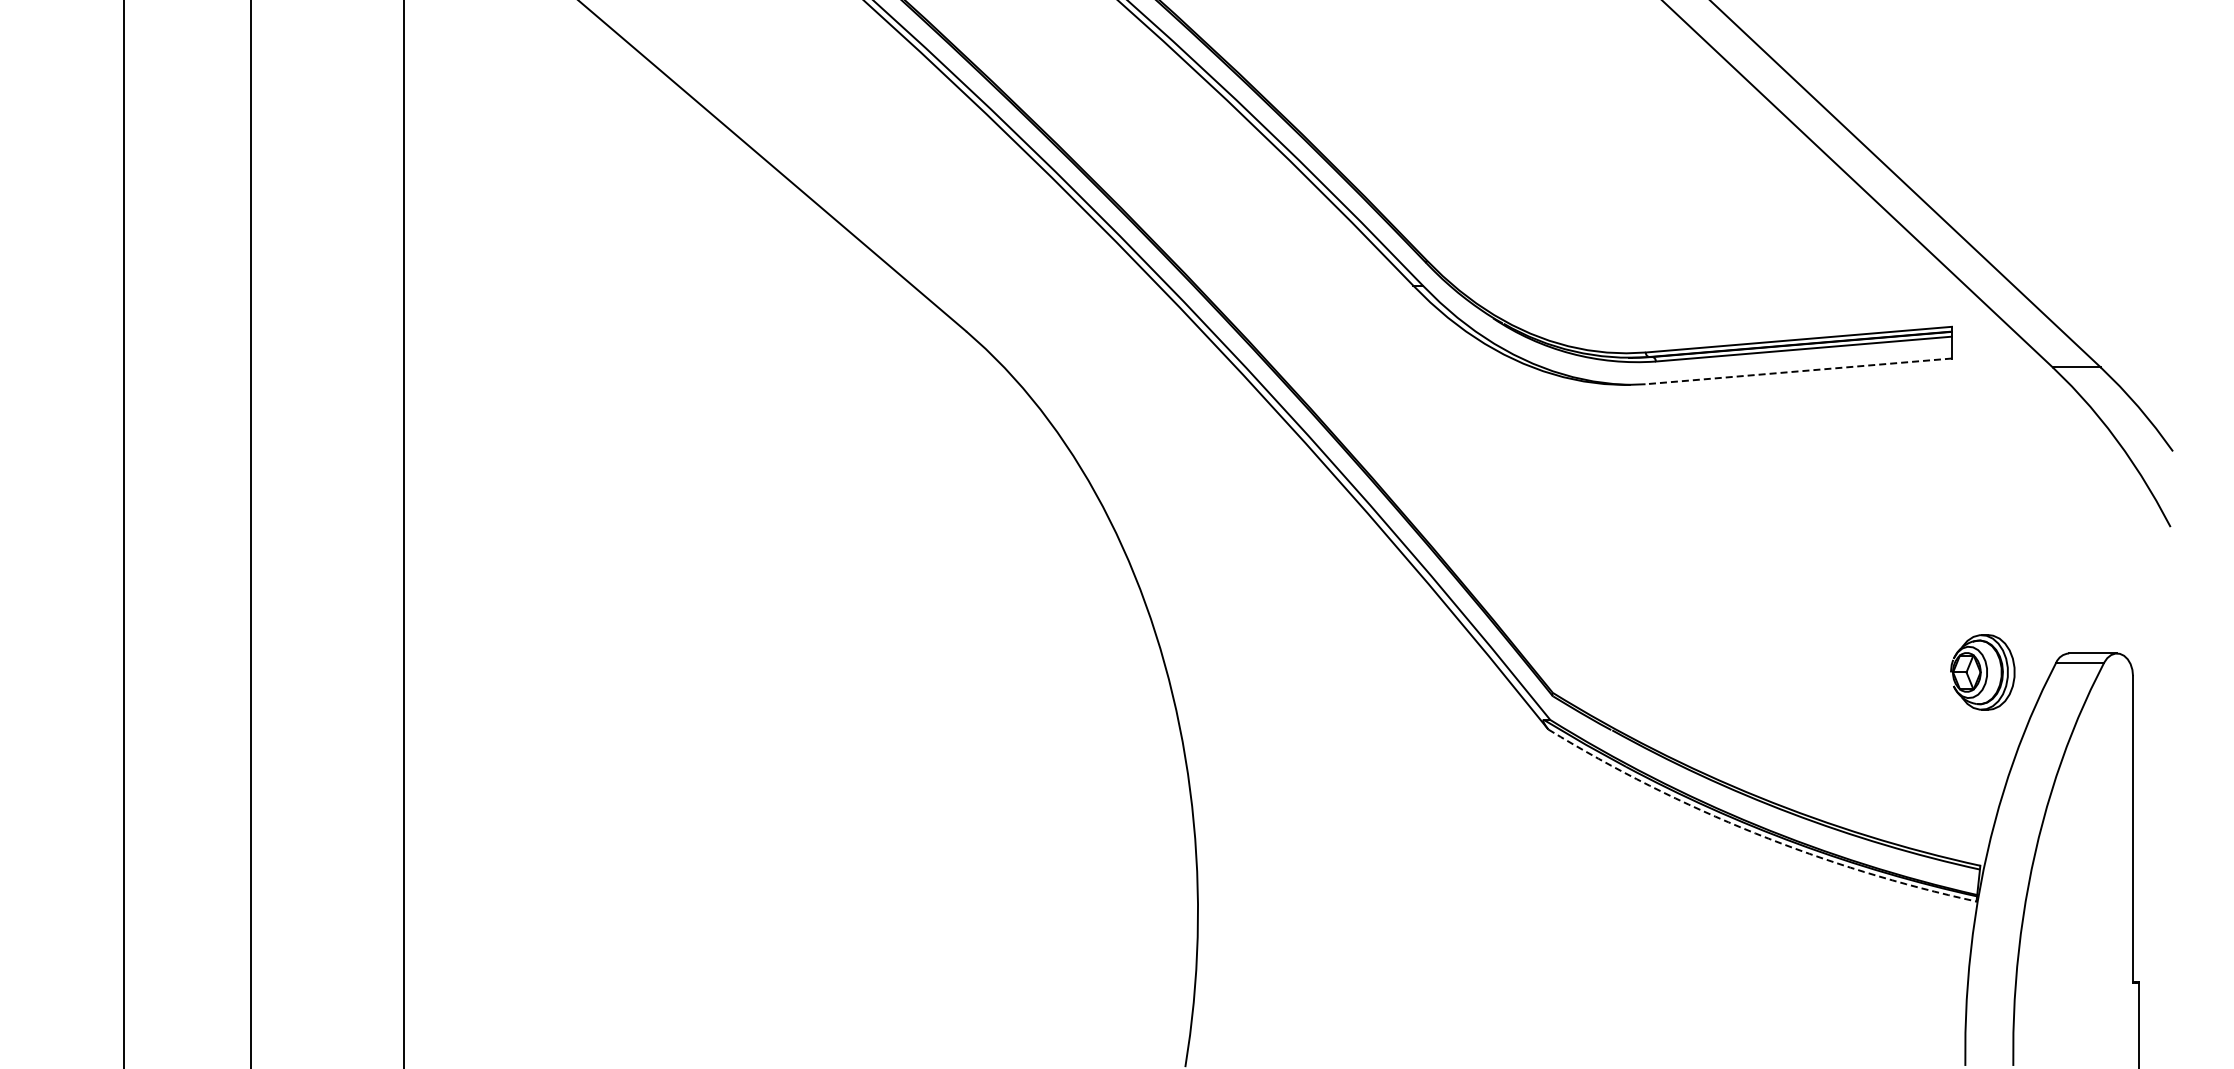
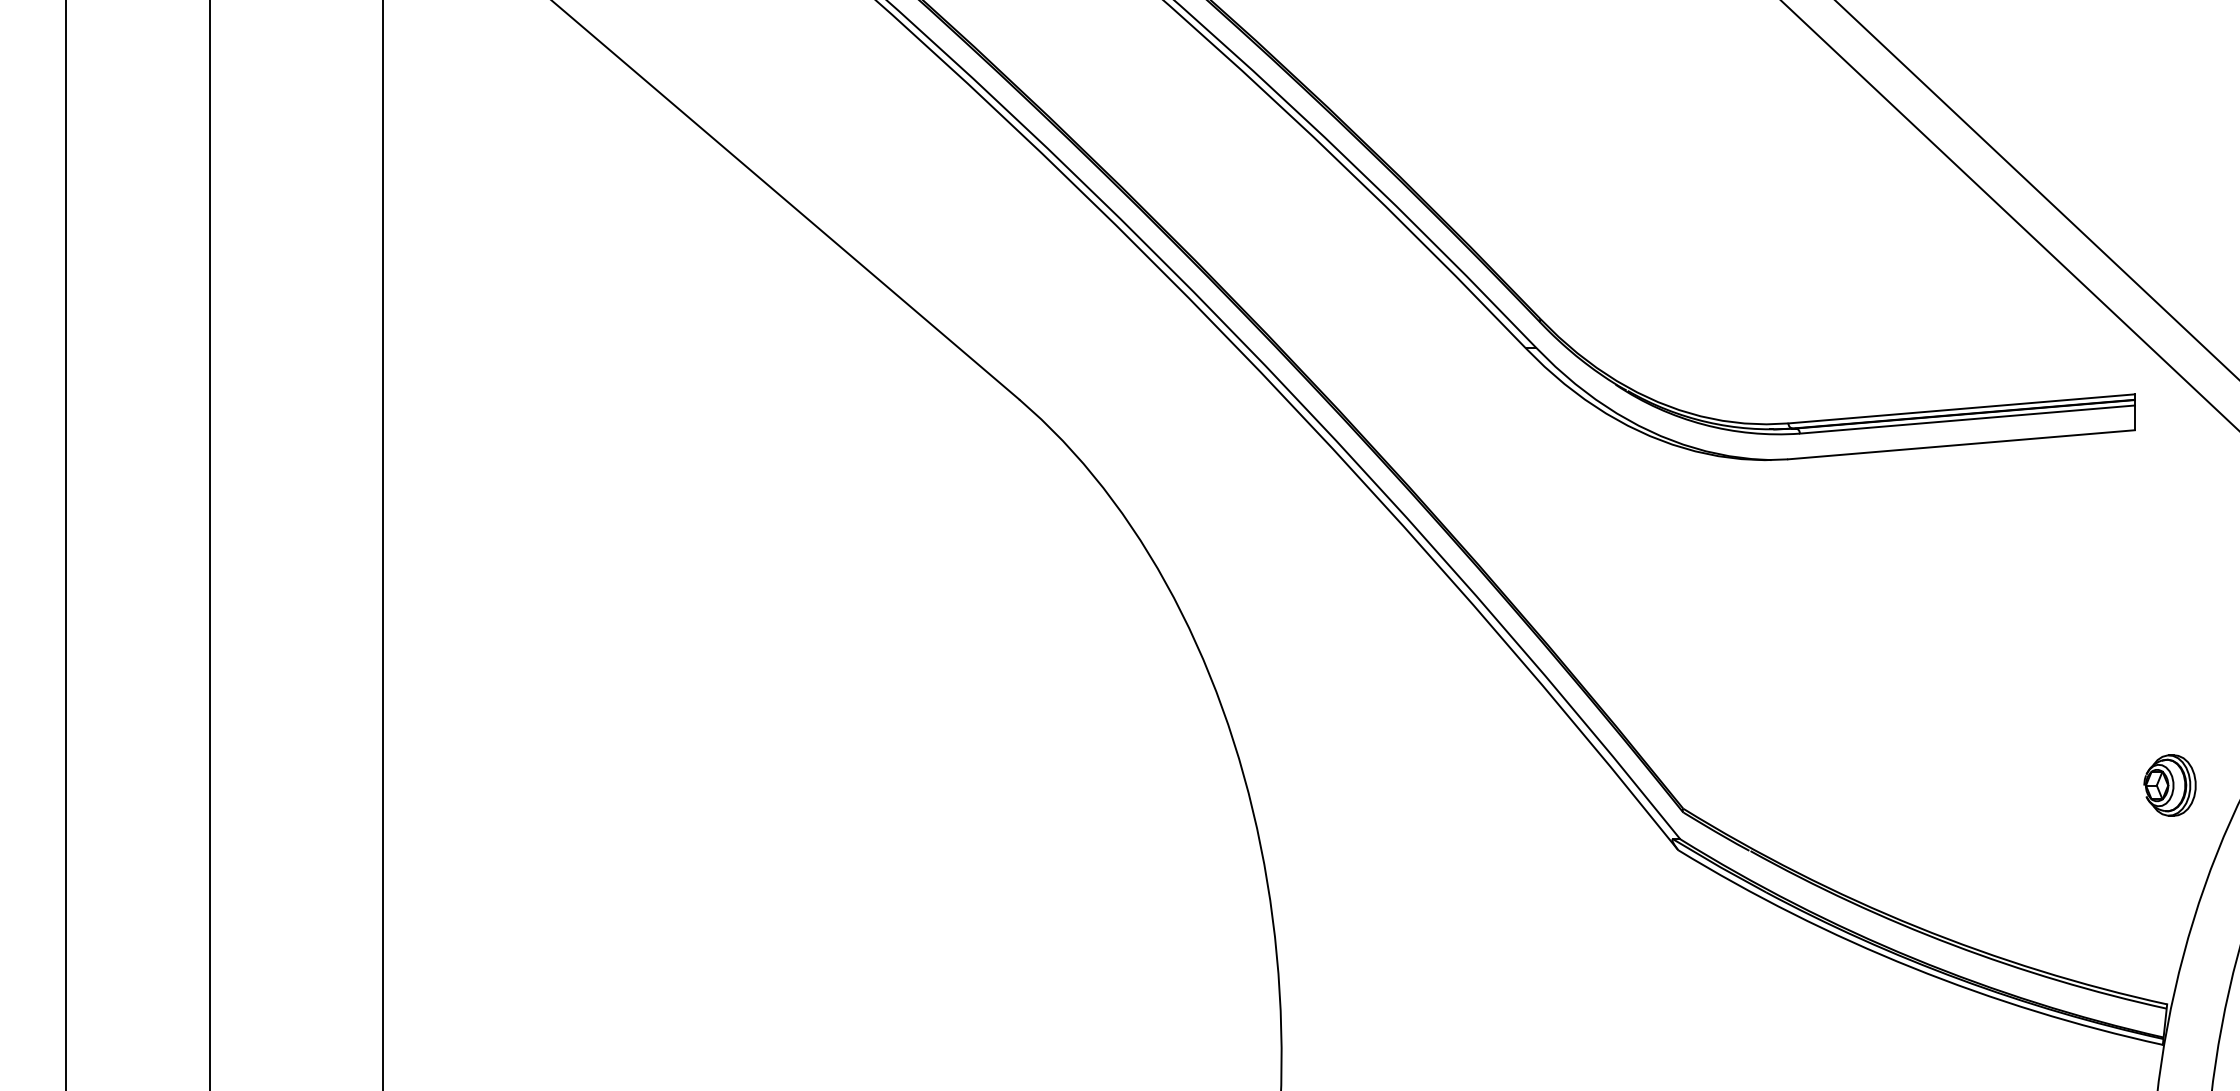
line: (1798, 371) -> (1961, 444), dashed -> solid
part: (1982, 672) -> (2169, 785), size x0.71
arc: (1755, 833) -> (1912, 967), dashed -> solid

